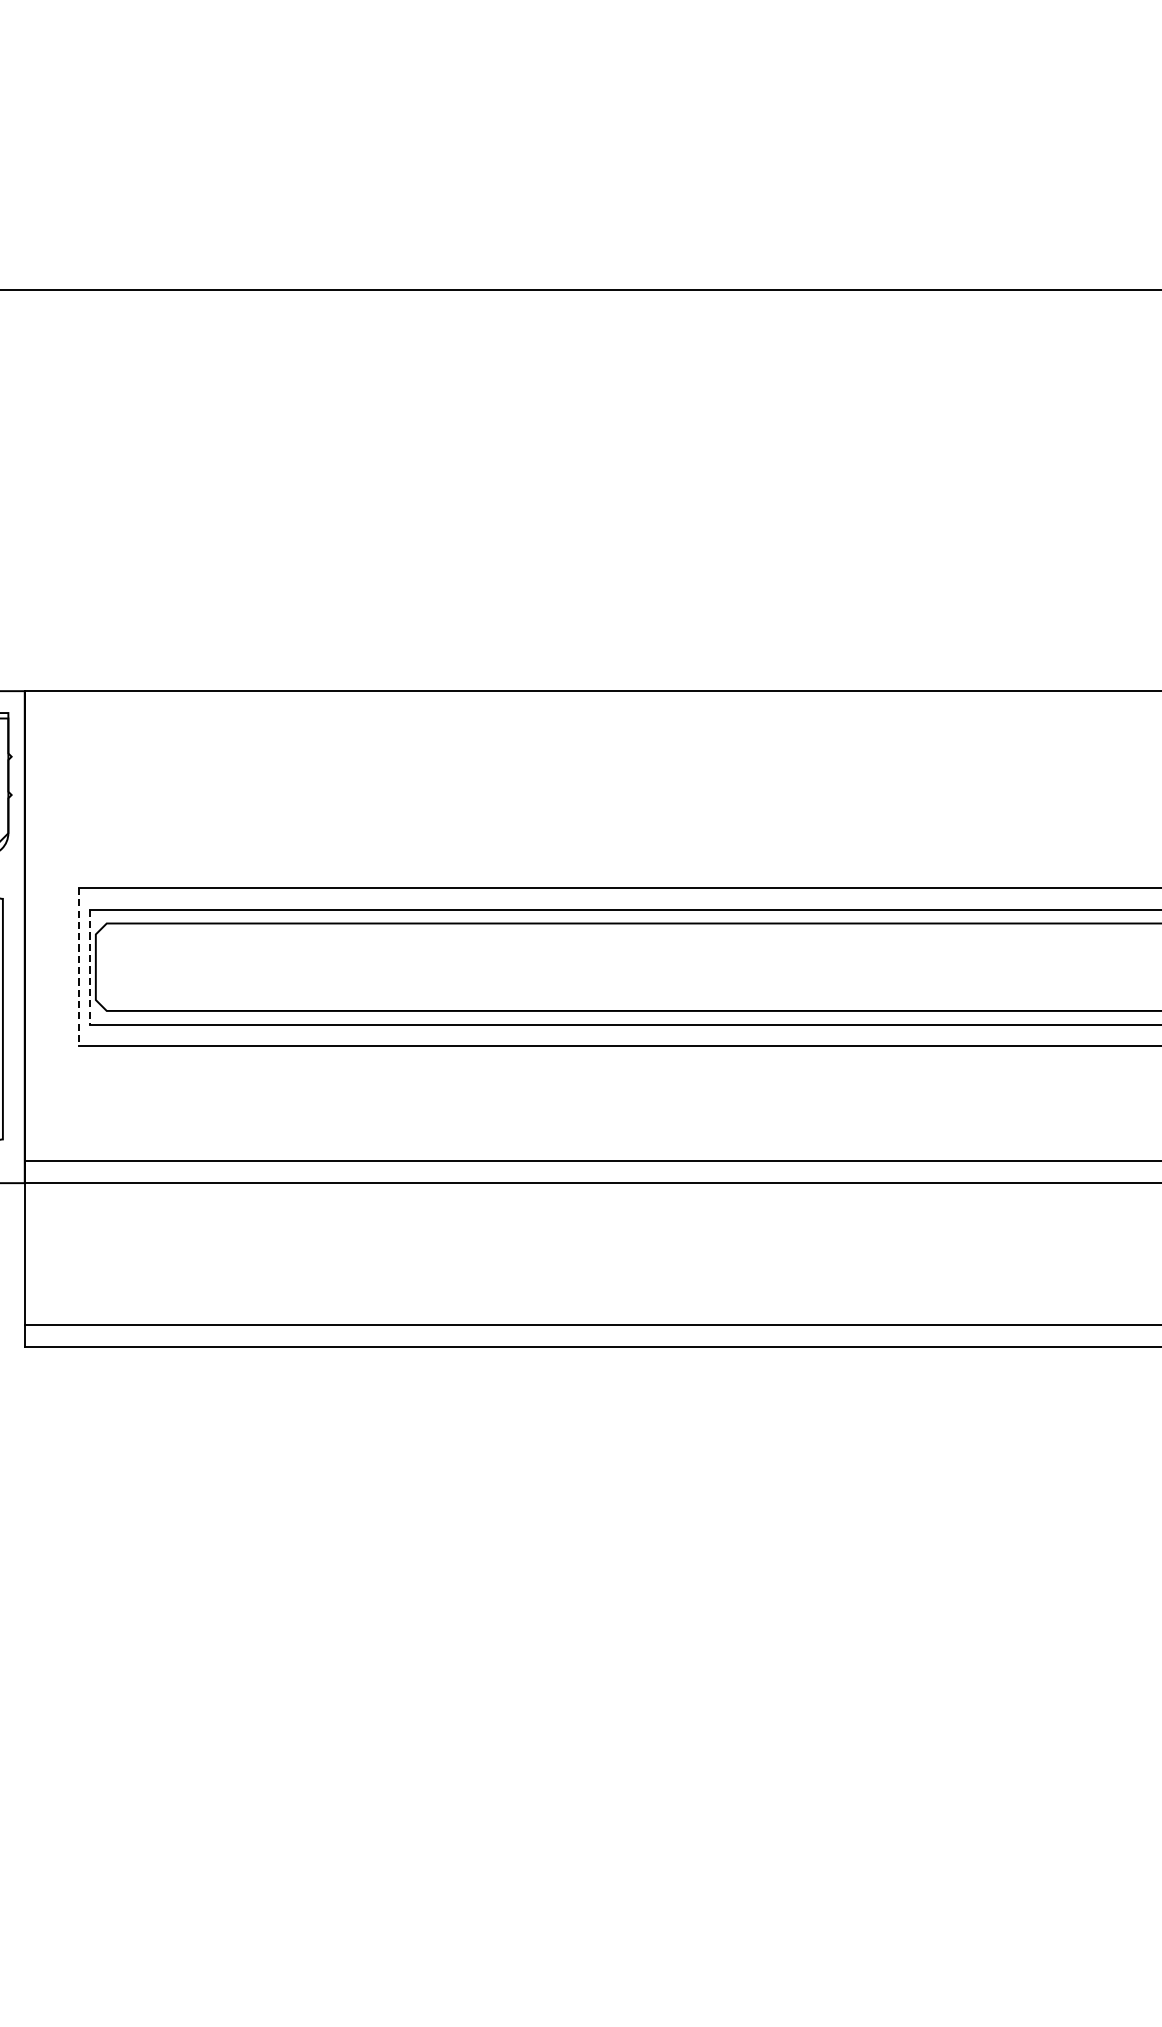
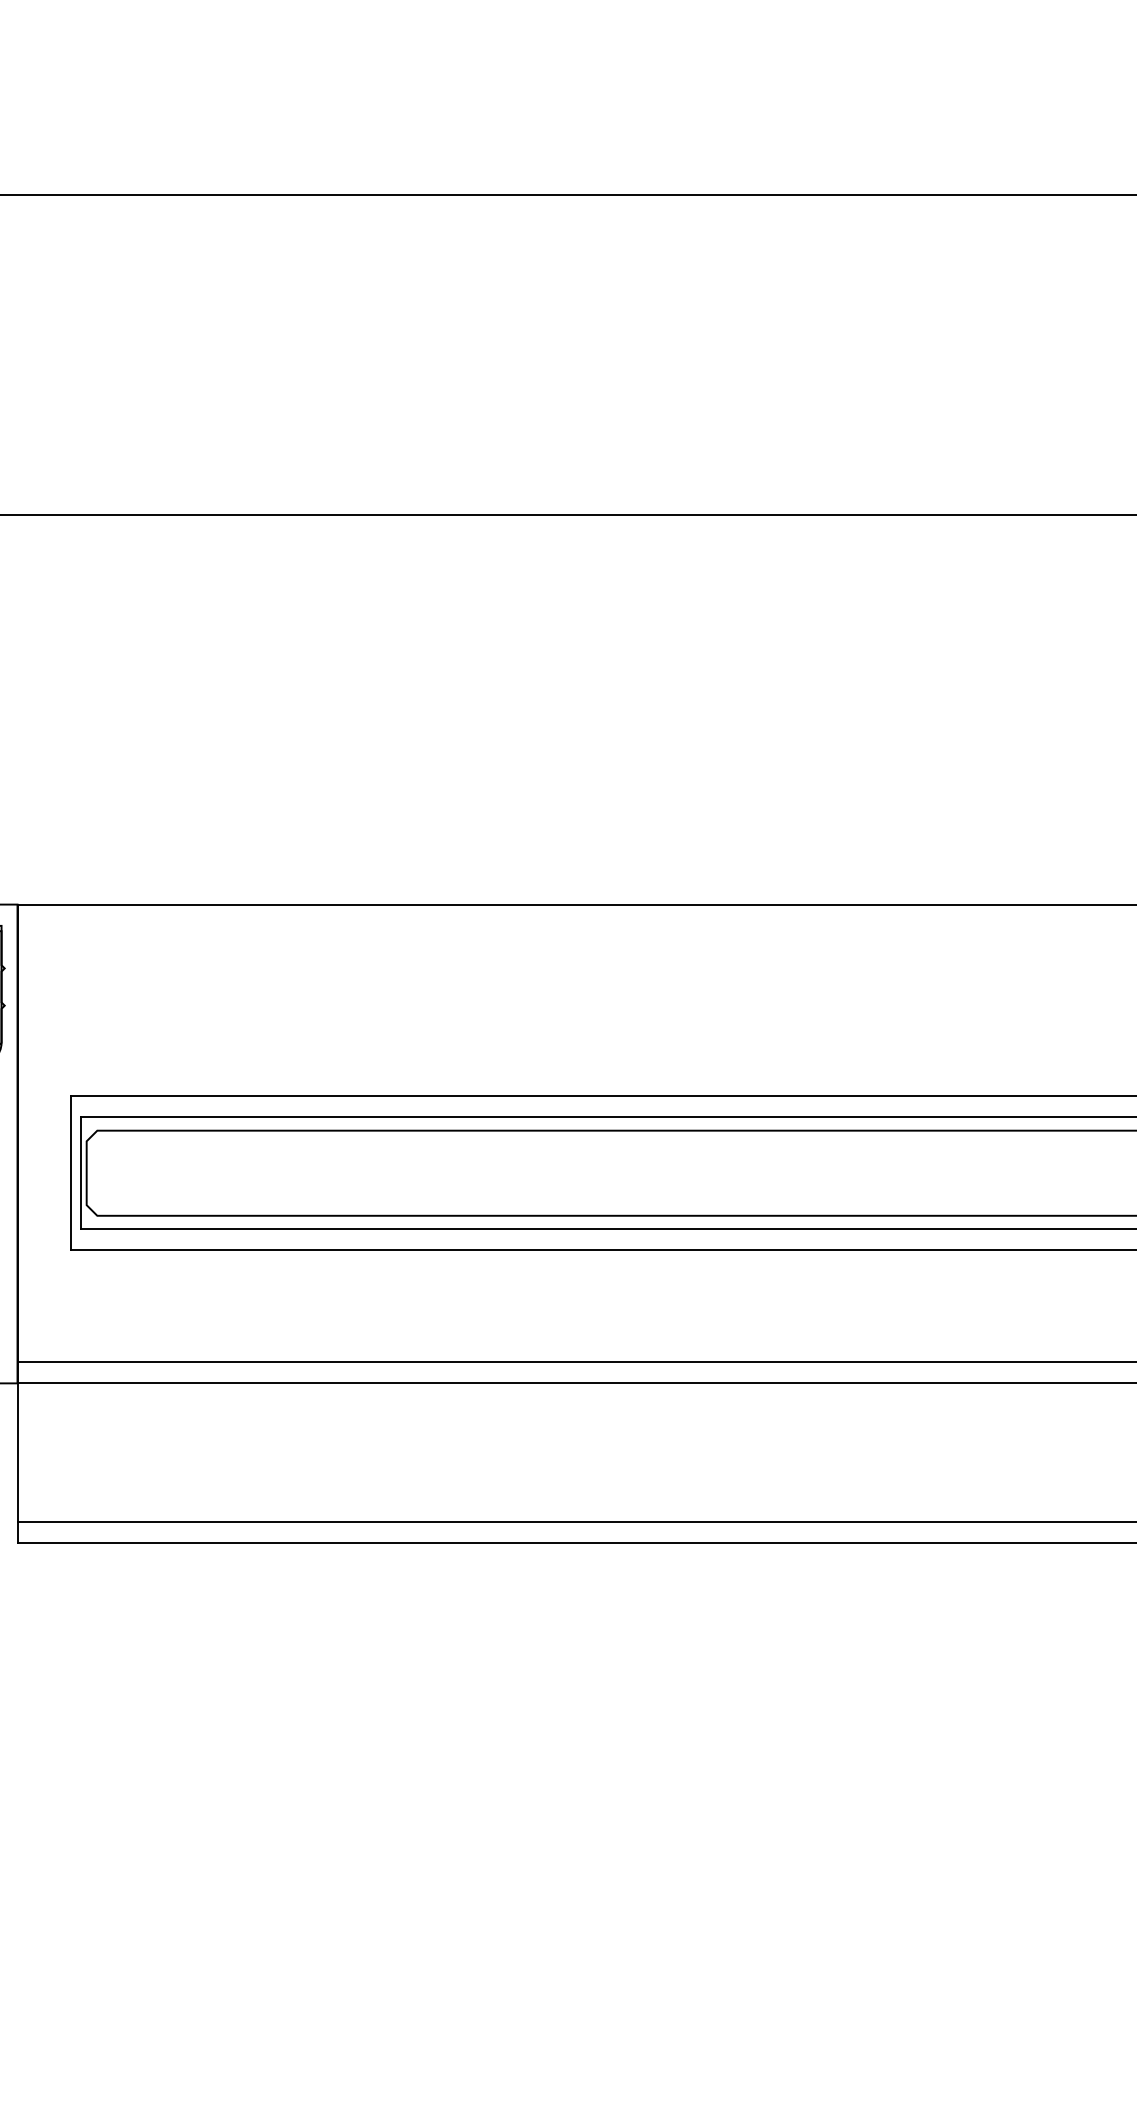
line: (79, 967) -> (70, 1173), dashed -> solid
line: (90, 967) -> (81, 1173), dashed -> solid

